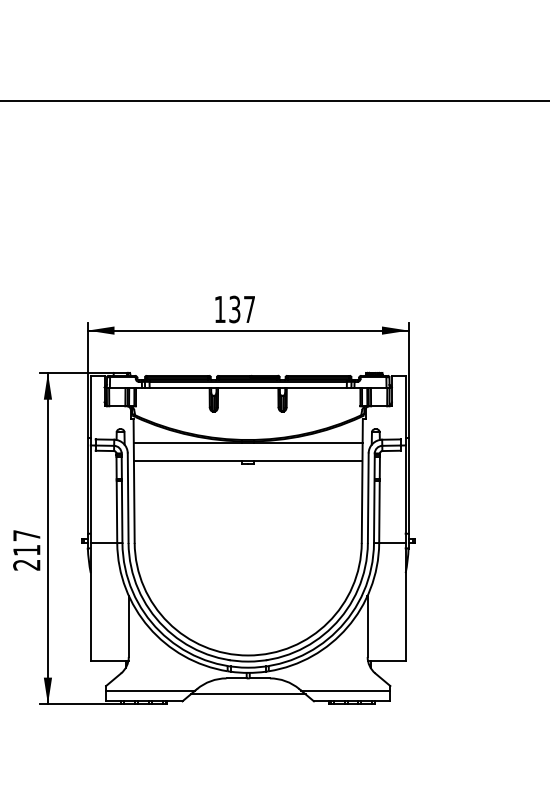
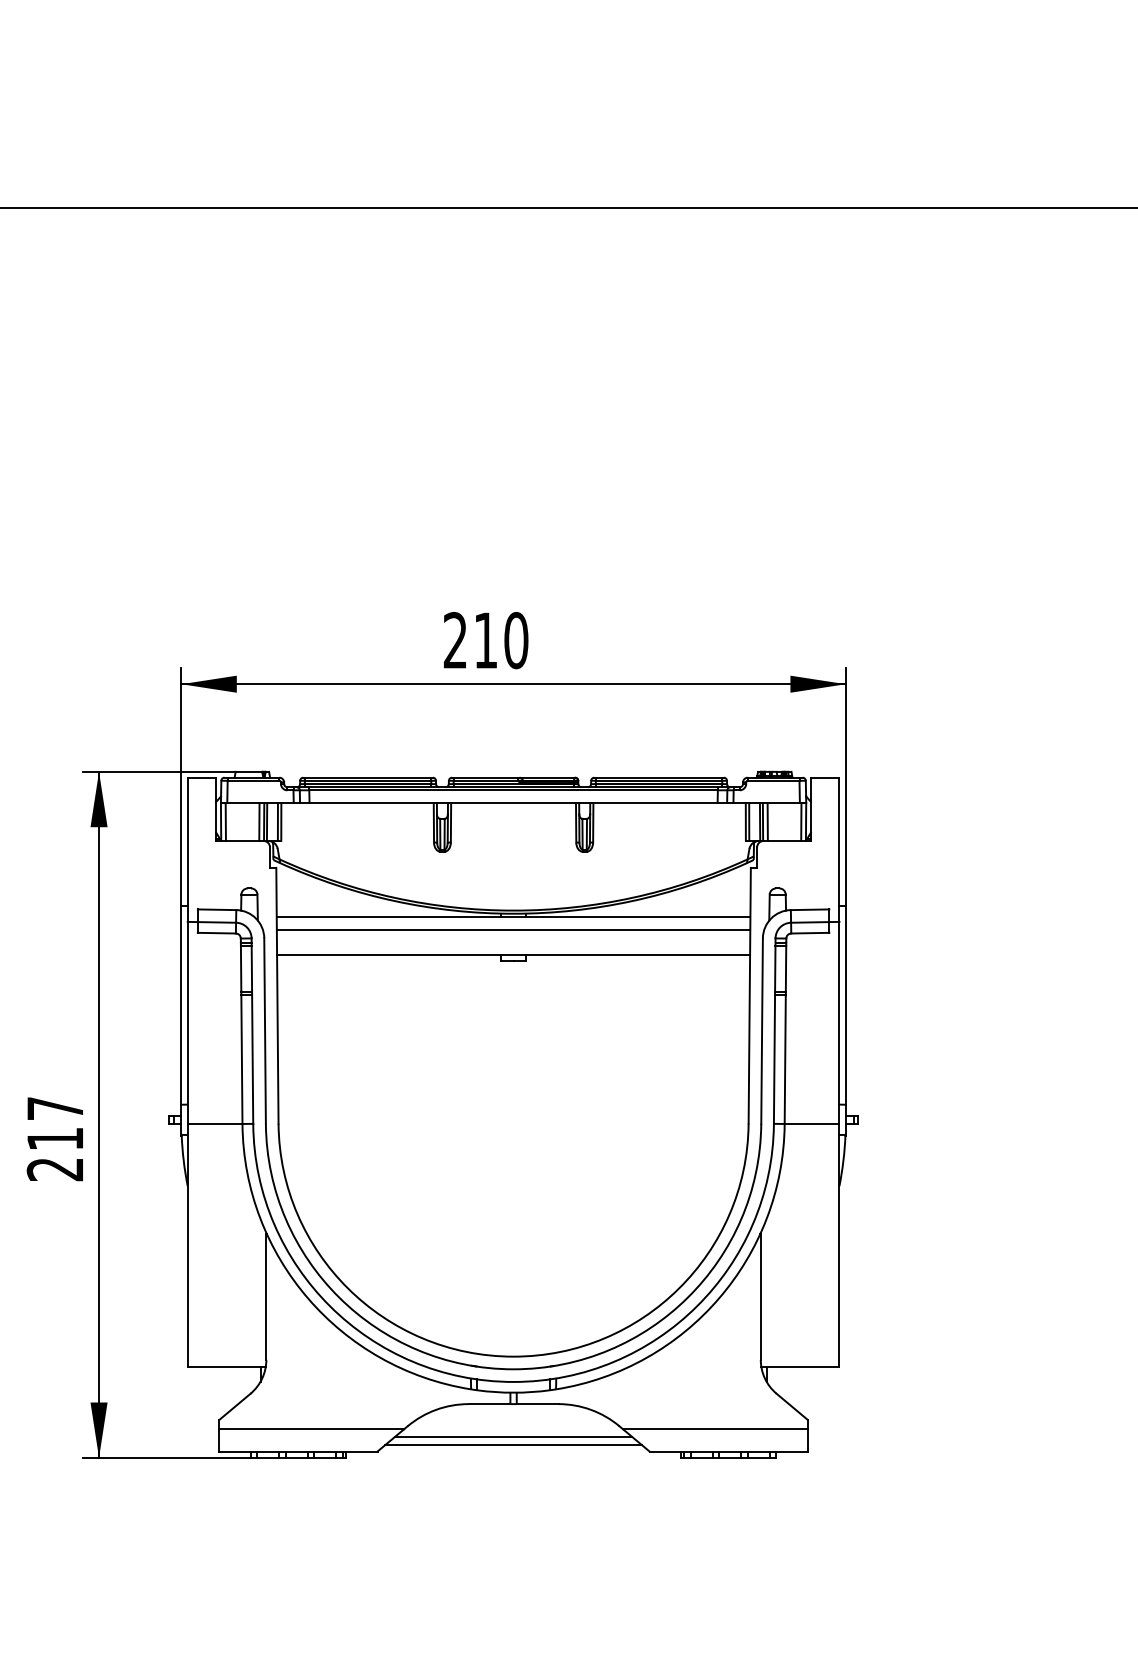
text: (234, 309) -> (485, 640), 137 -> 210
line: (247, 449) -> (512, 930), added
line: (248, 698) -> (514, 1445), added

